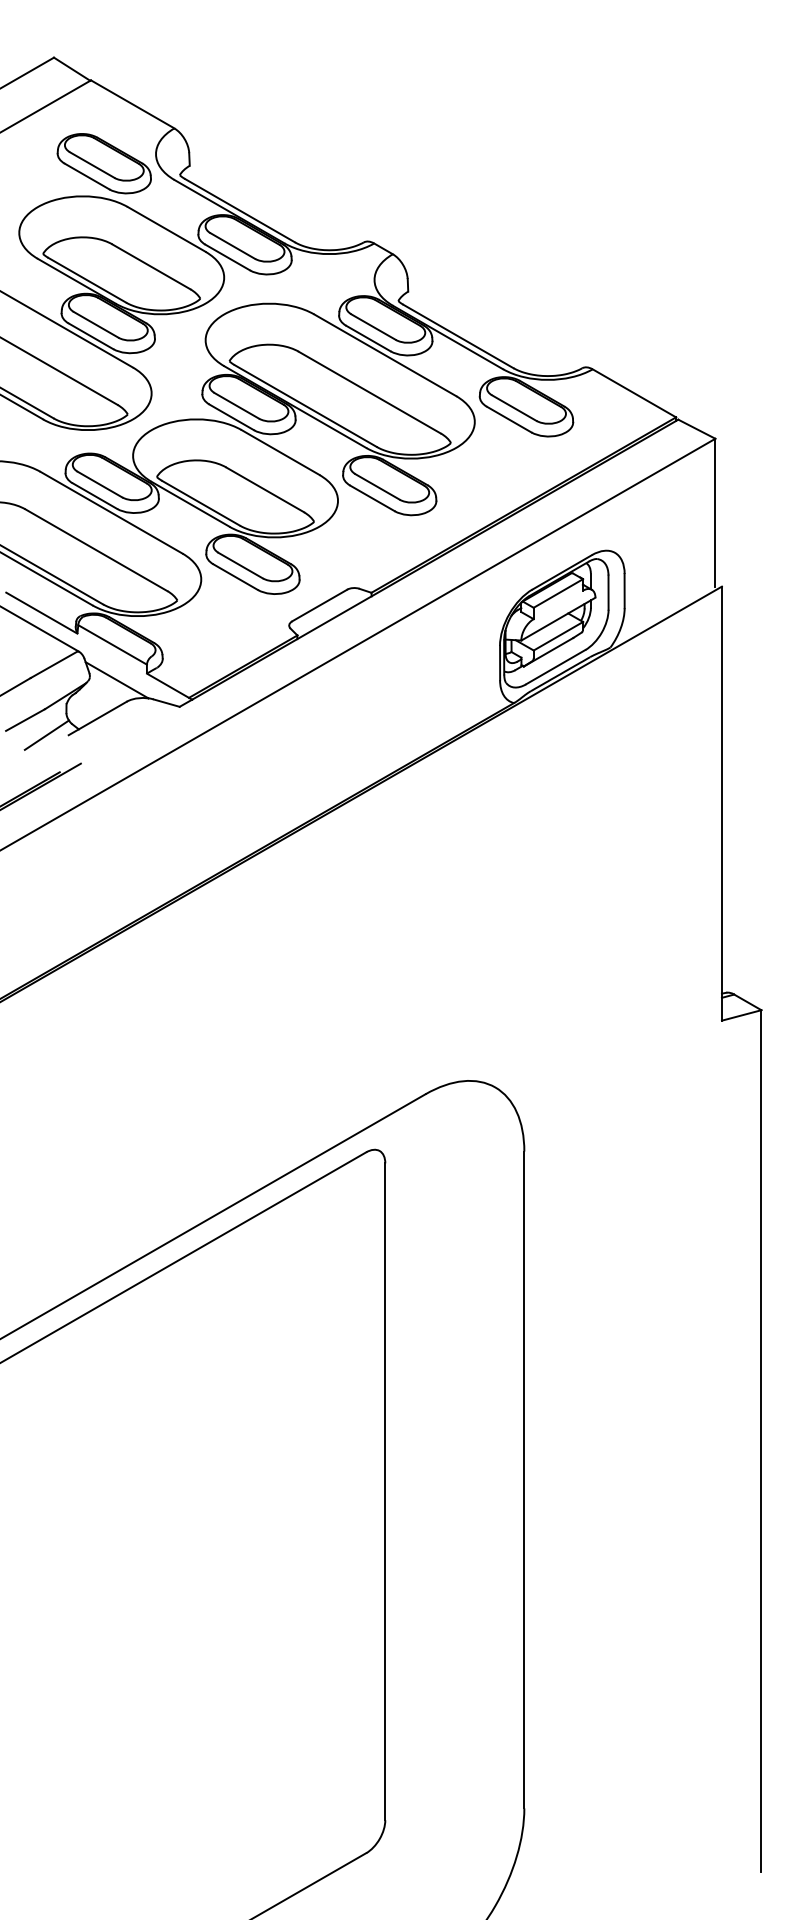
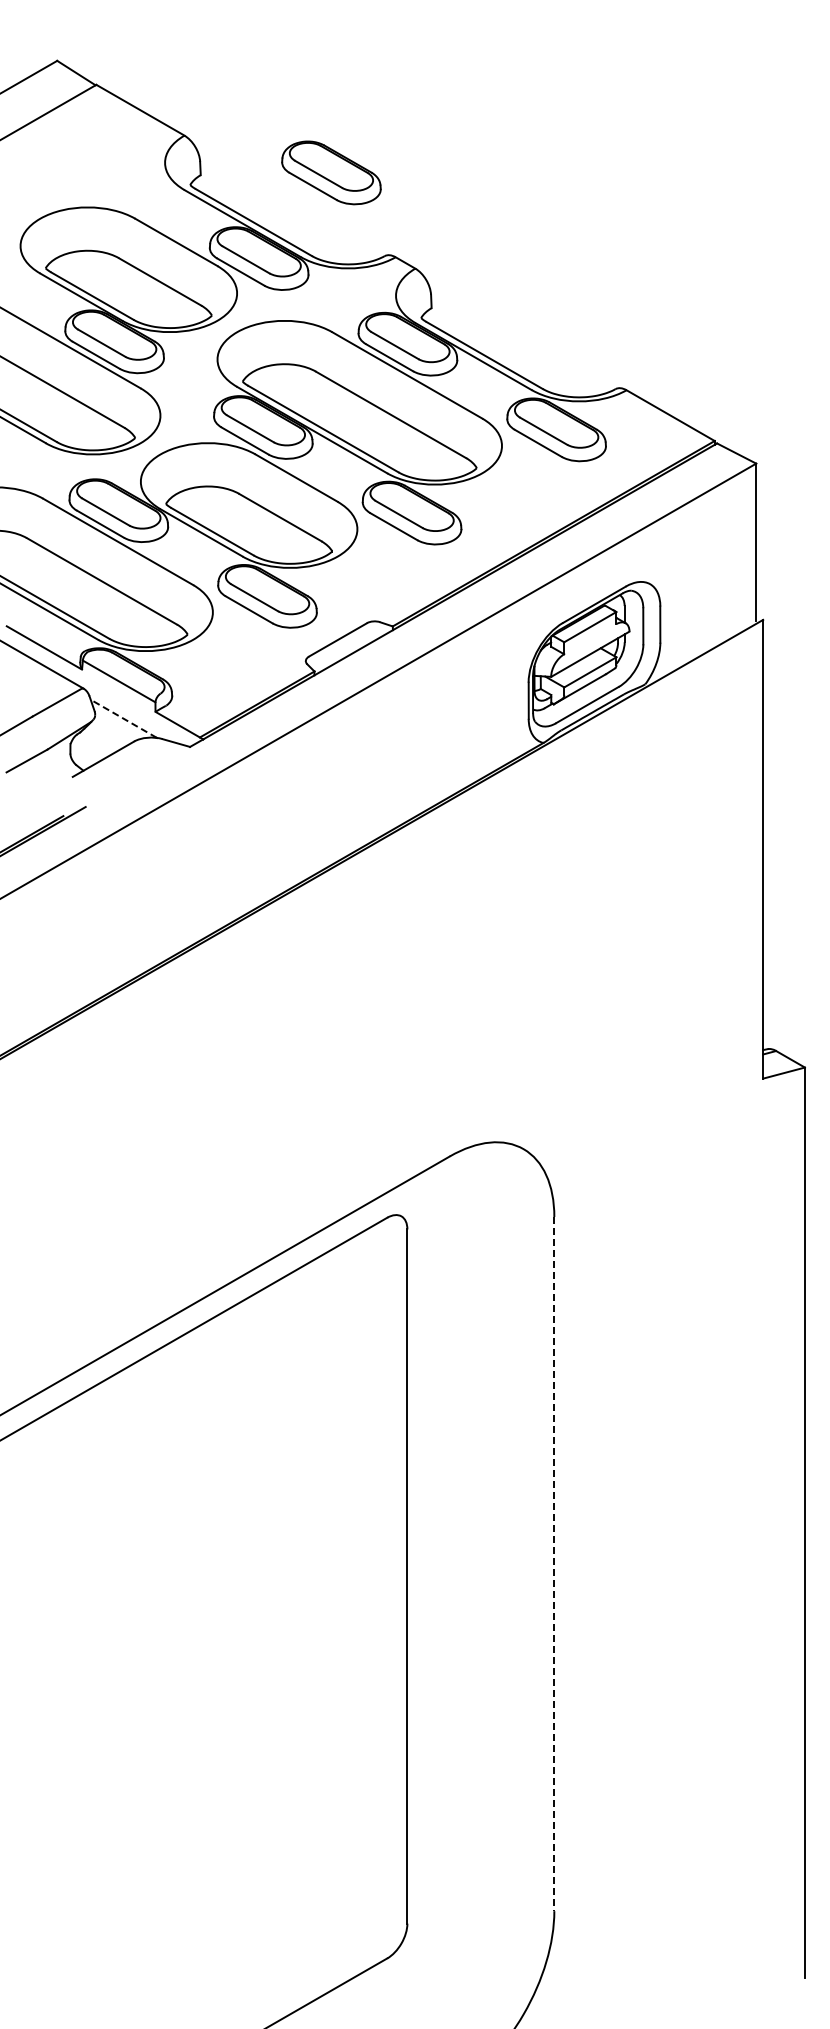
part: (104, 163) -> (331, 172), moved
line: (116, 679) -> (123, 718), solid -> dashed
line: (46, 734) -> (49, 776), removed
line: (524, 1480) -> (554, 1564), solid -> dashed

